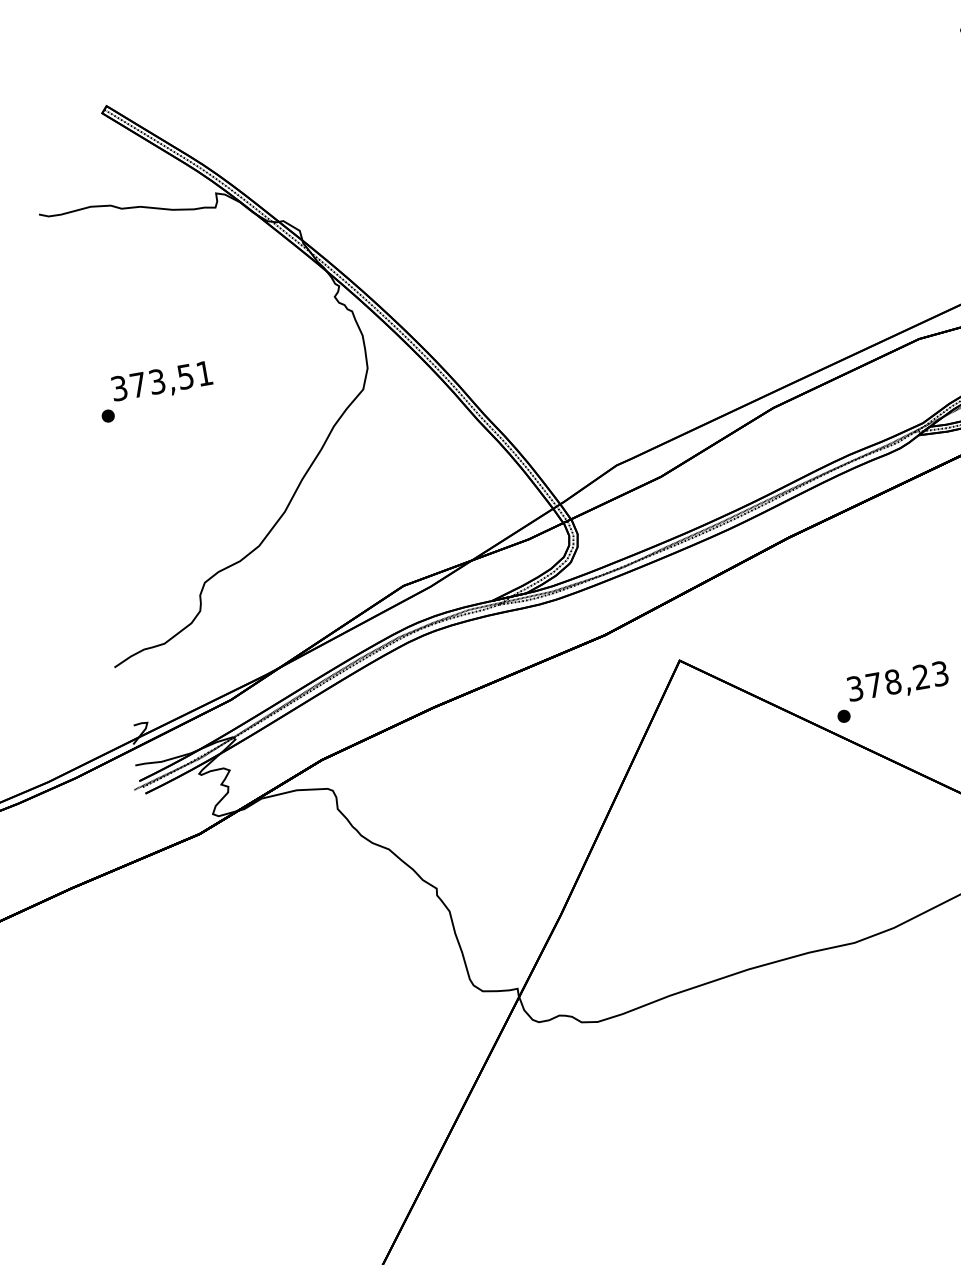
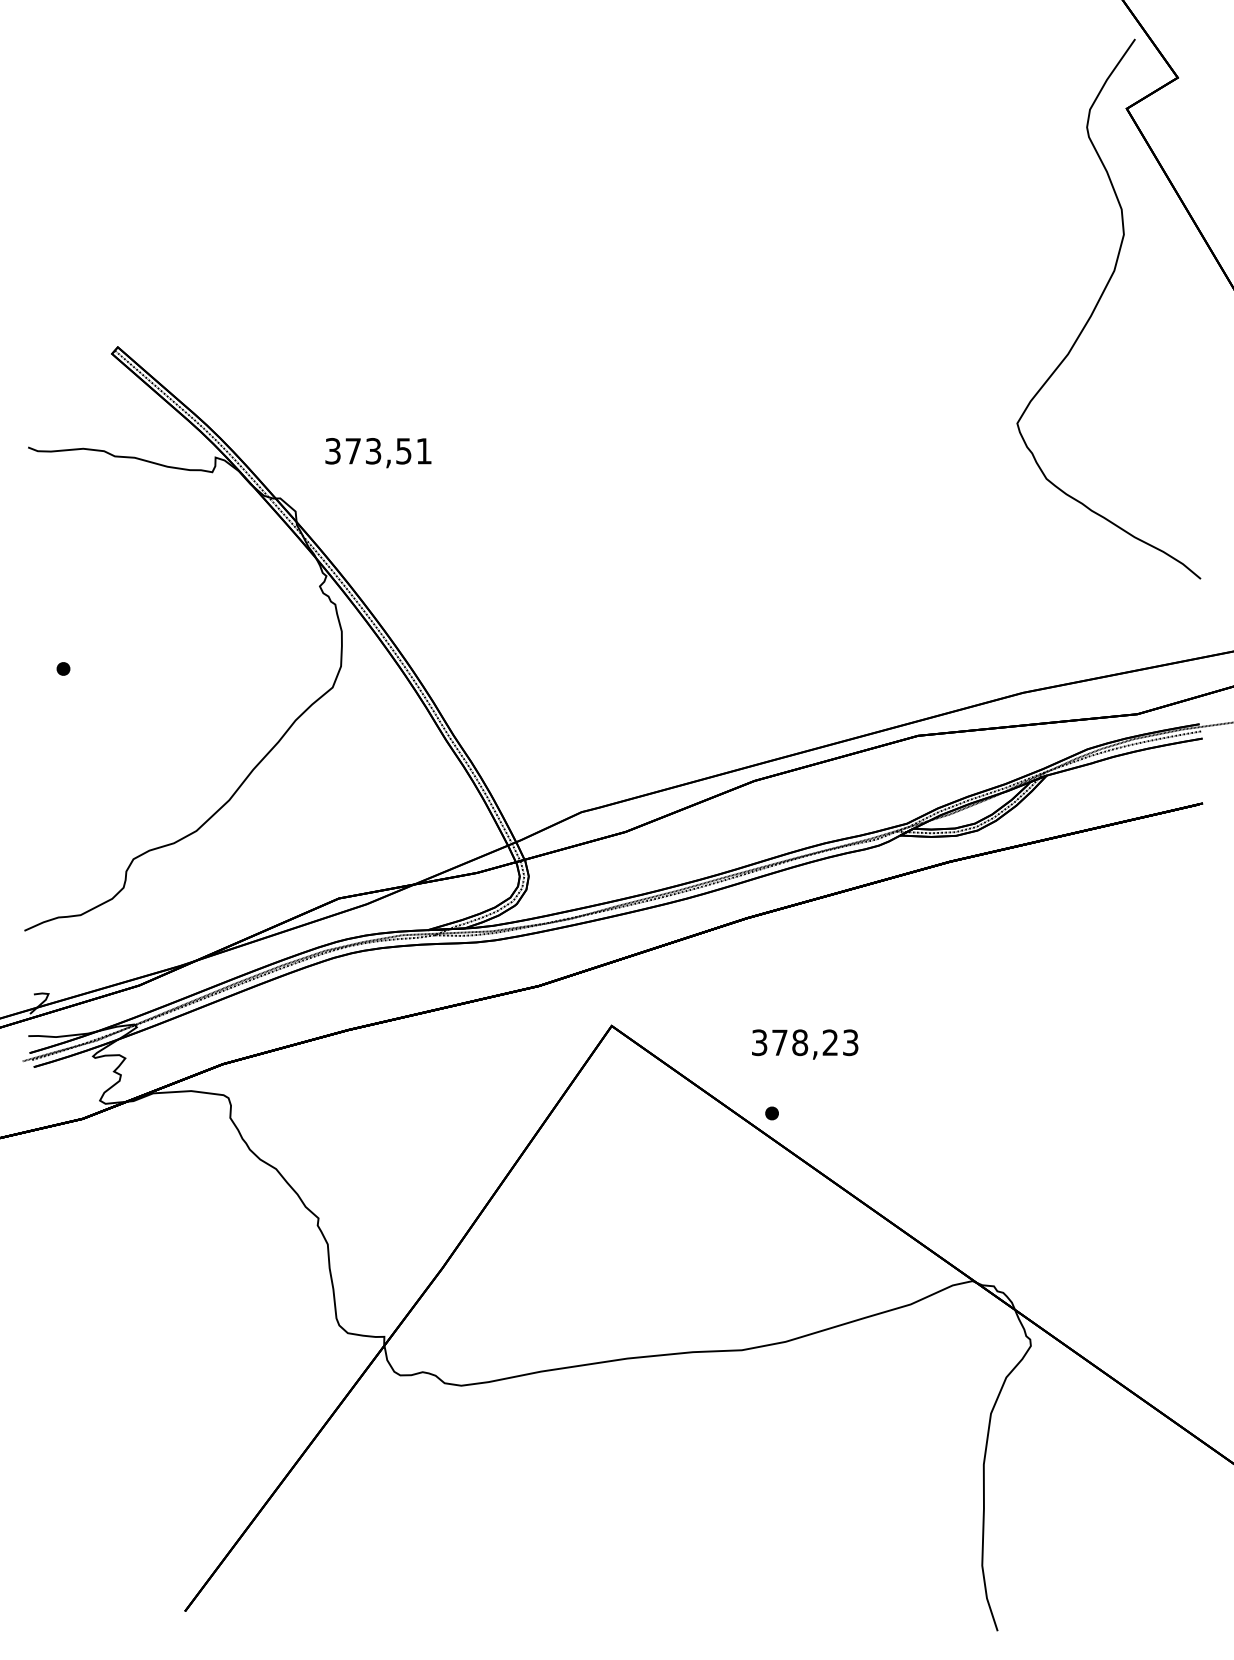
text: (162, 383) -> (378, 453), moved
text: (898, 682) -> (805, 1044), moved

